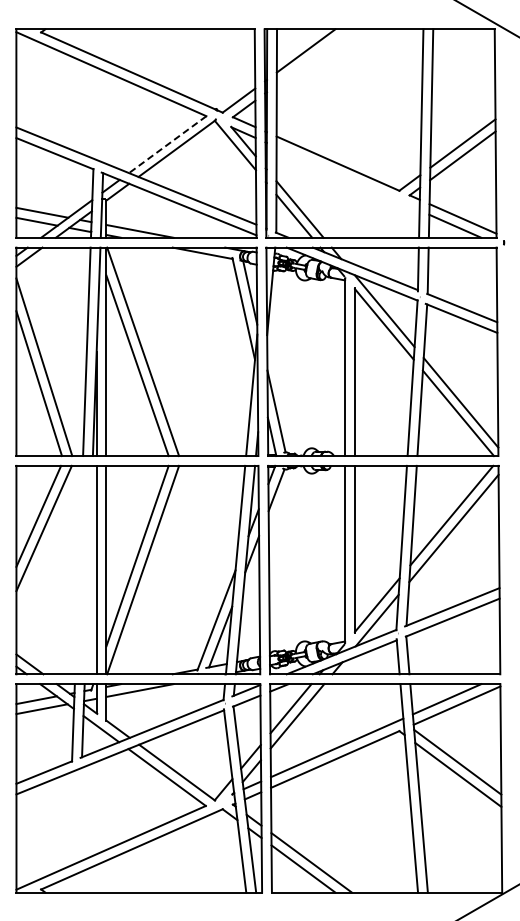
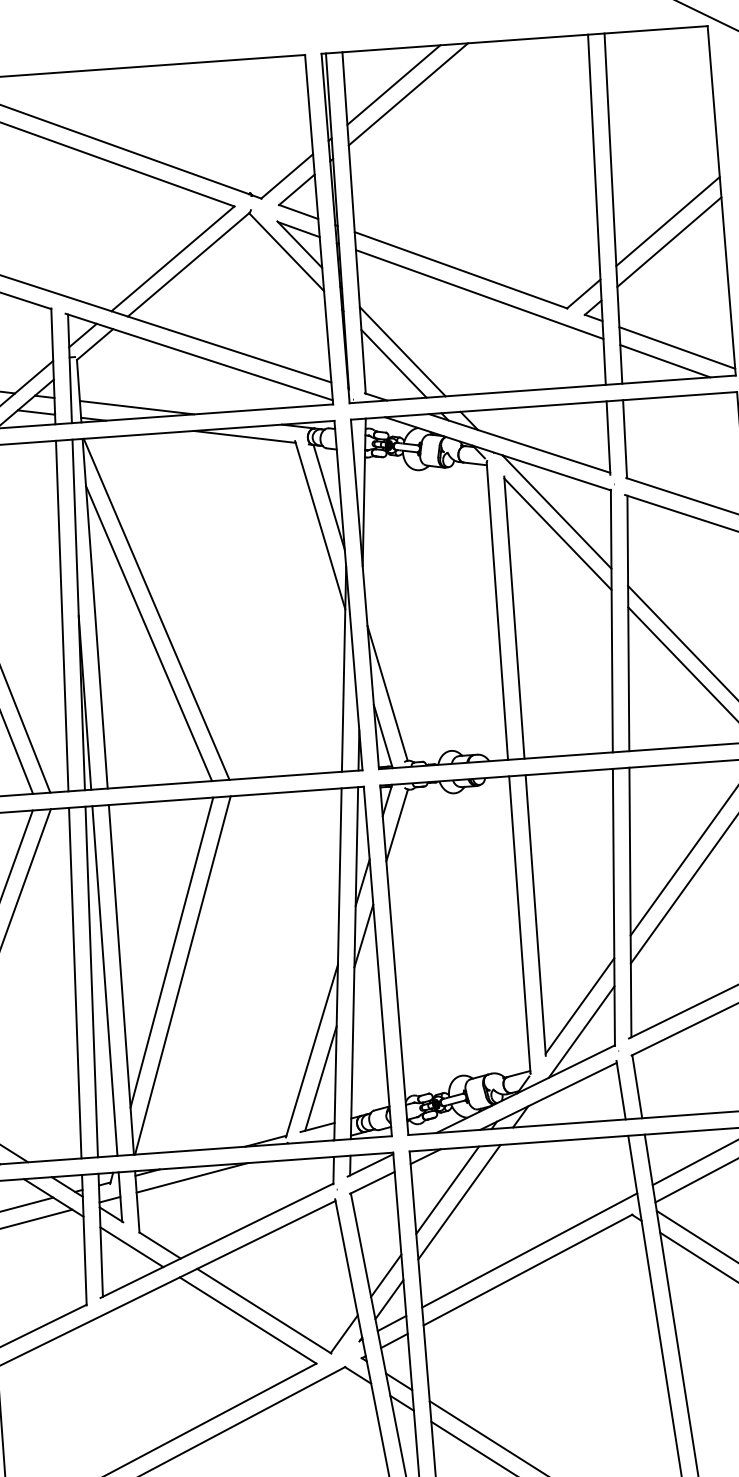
line: (313, 56) -> (406, 93), added
line: (167, 144) -> (172, 258), dashed -> solid
line: (347, 178) -> (478, 294), added
line: (78, 569) -> (74, 982), added
line: (88, 569) -> (91, 981), added

